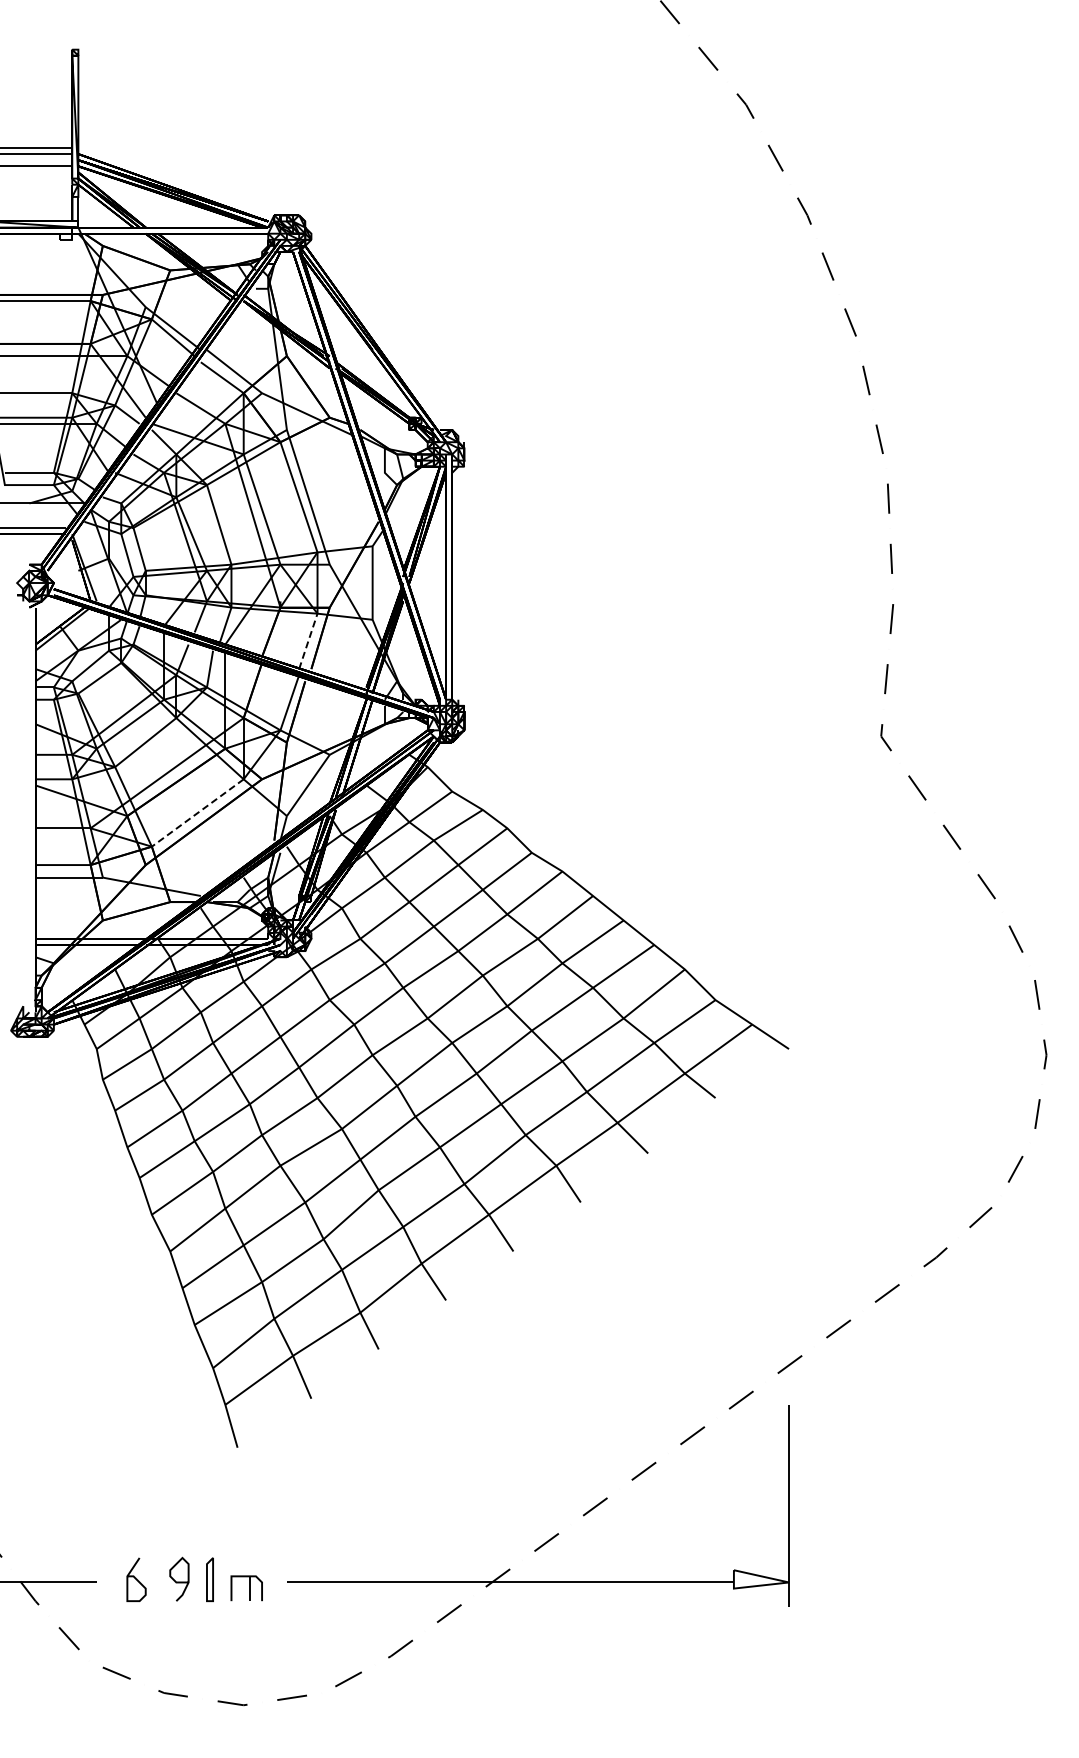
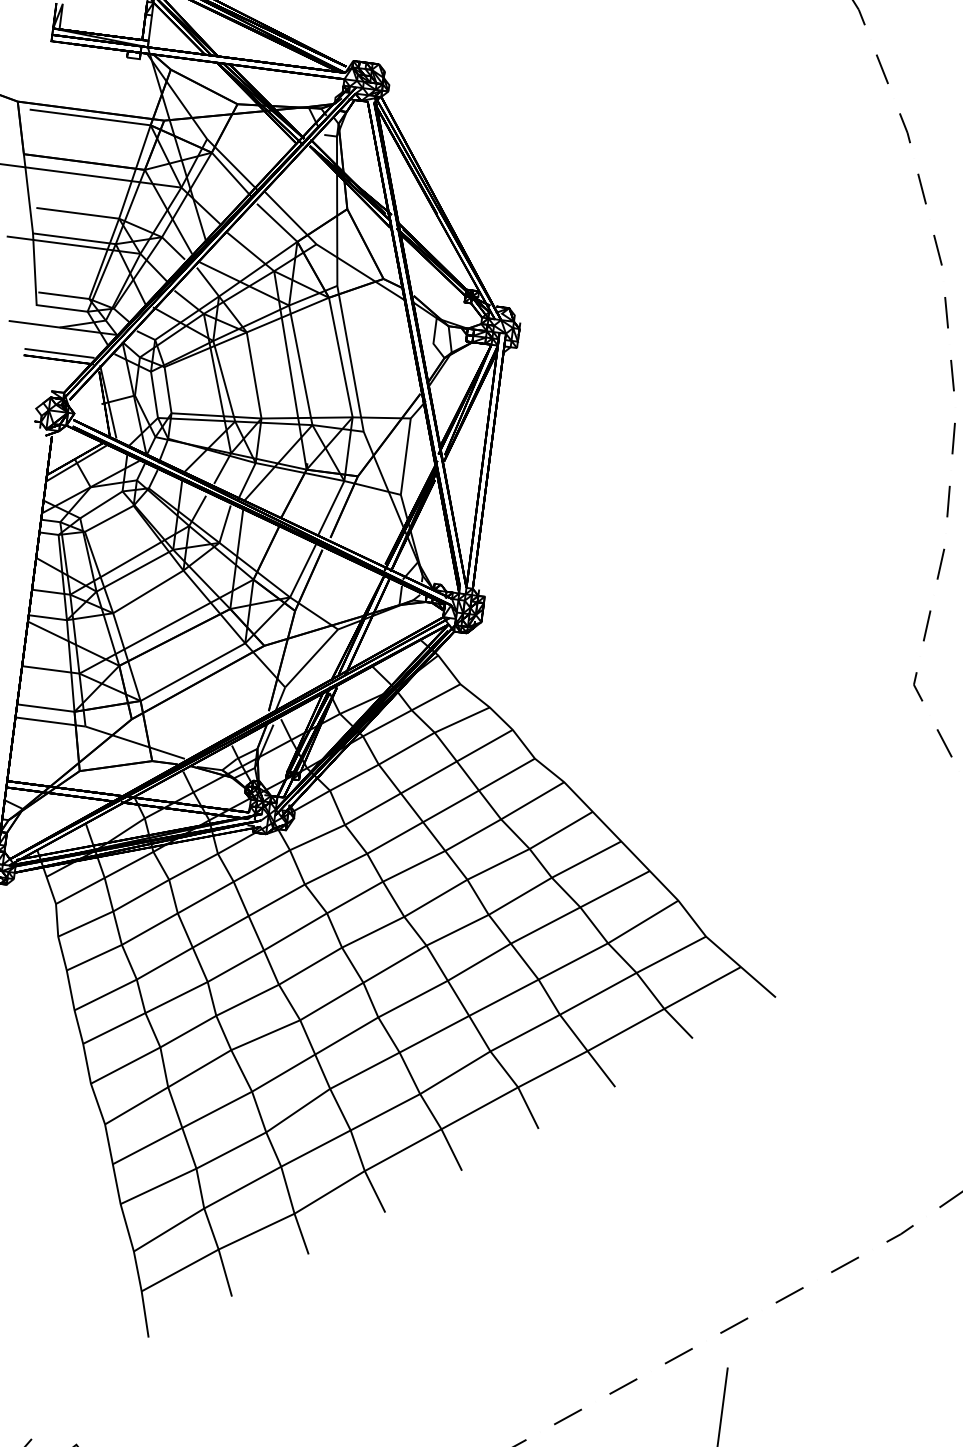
line: (308, 640) -> (331, 507), dashed -> solid
line: (197, 813) -> (192, 672), dashed -> solid

